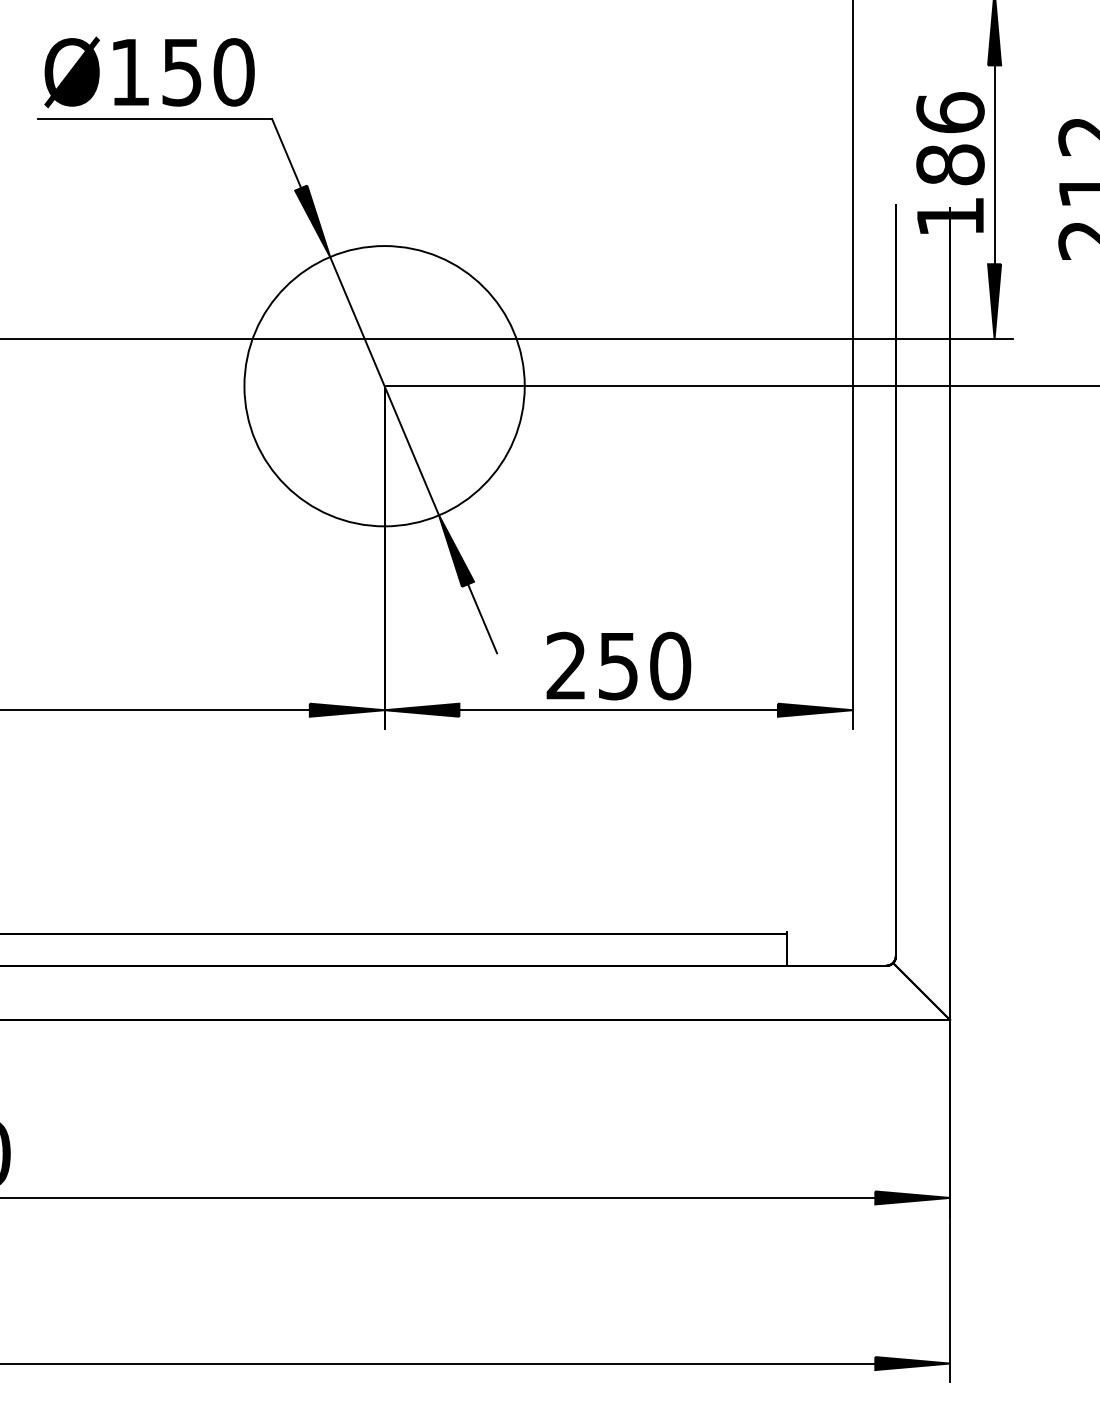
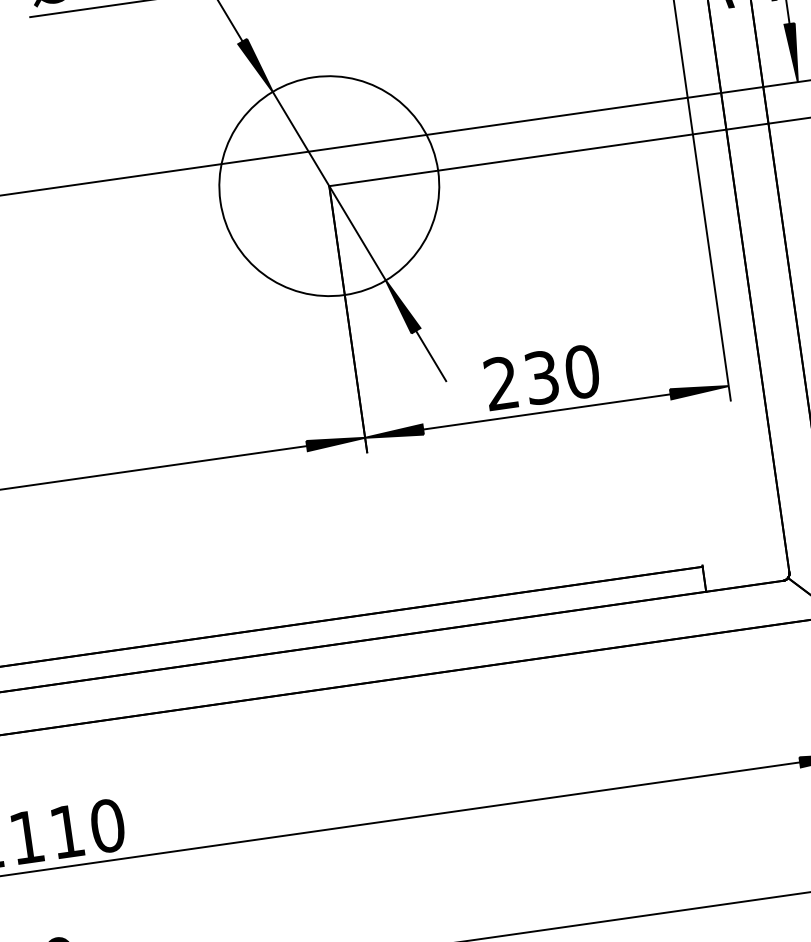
text: (618, 665) -> (541, 377), 250 -> 230

